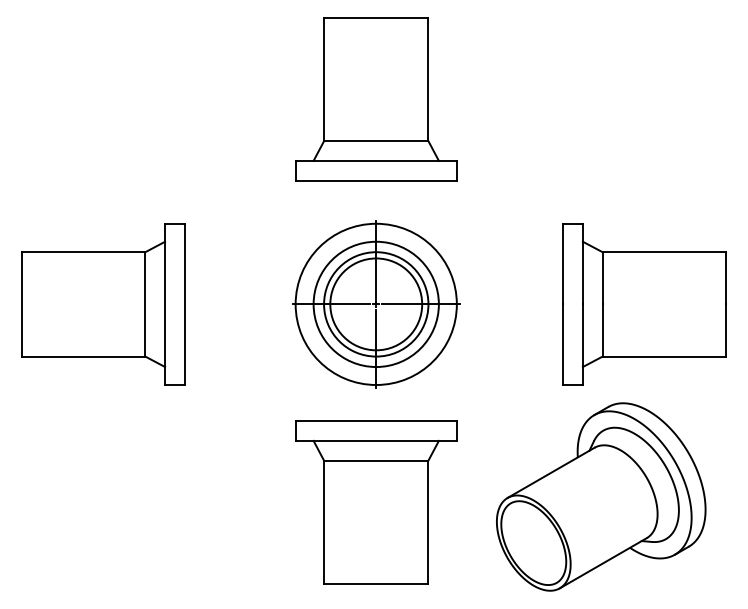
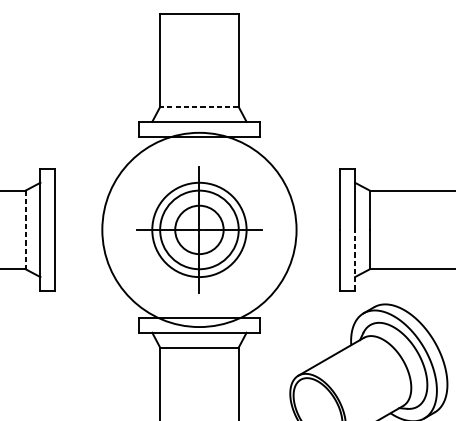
line: (375, 141) -> (198, 107), solid -> dashed
line: (145, 304) -> (25, 230), solid -> dashed
circle: (375, 304) -> (198, 230), size x1.6
circle: (376, 304) -> (199, 230), size x0.7
line: (582, 344) -> (354, 260), solid -> dashed

